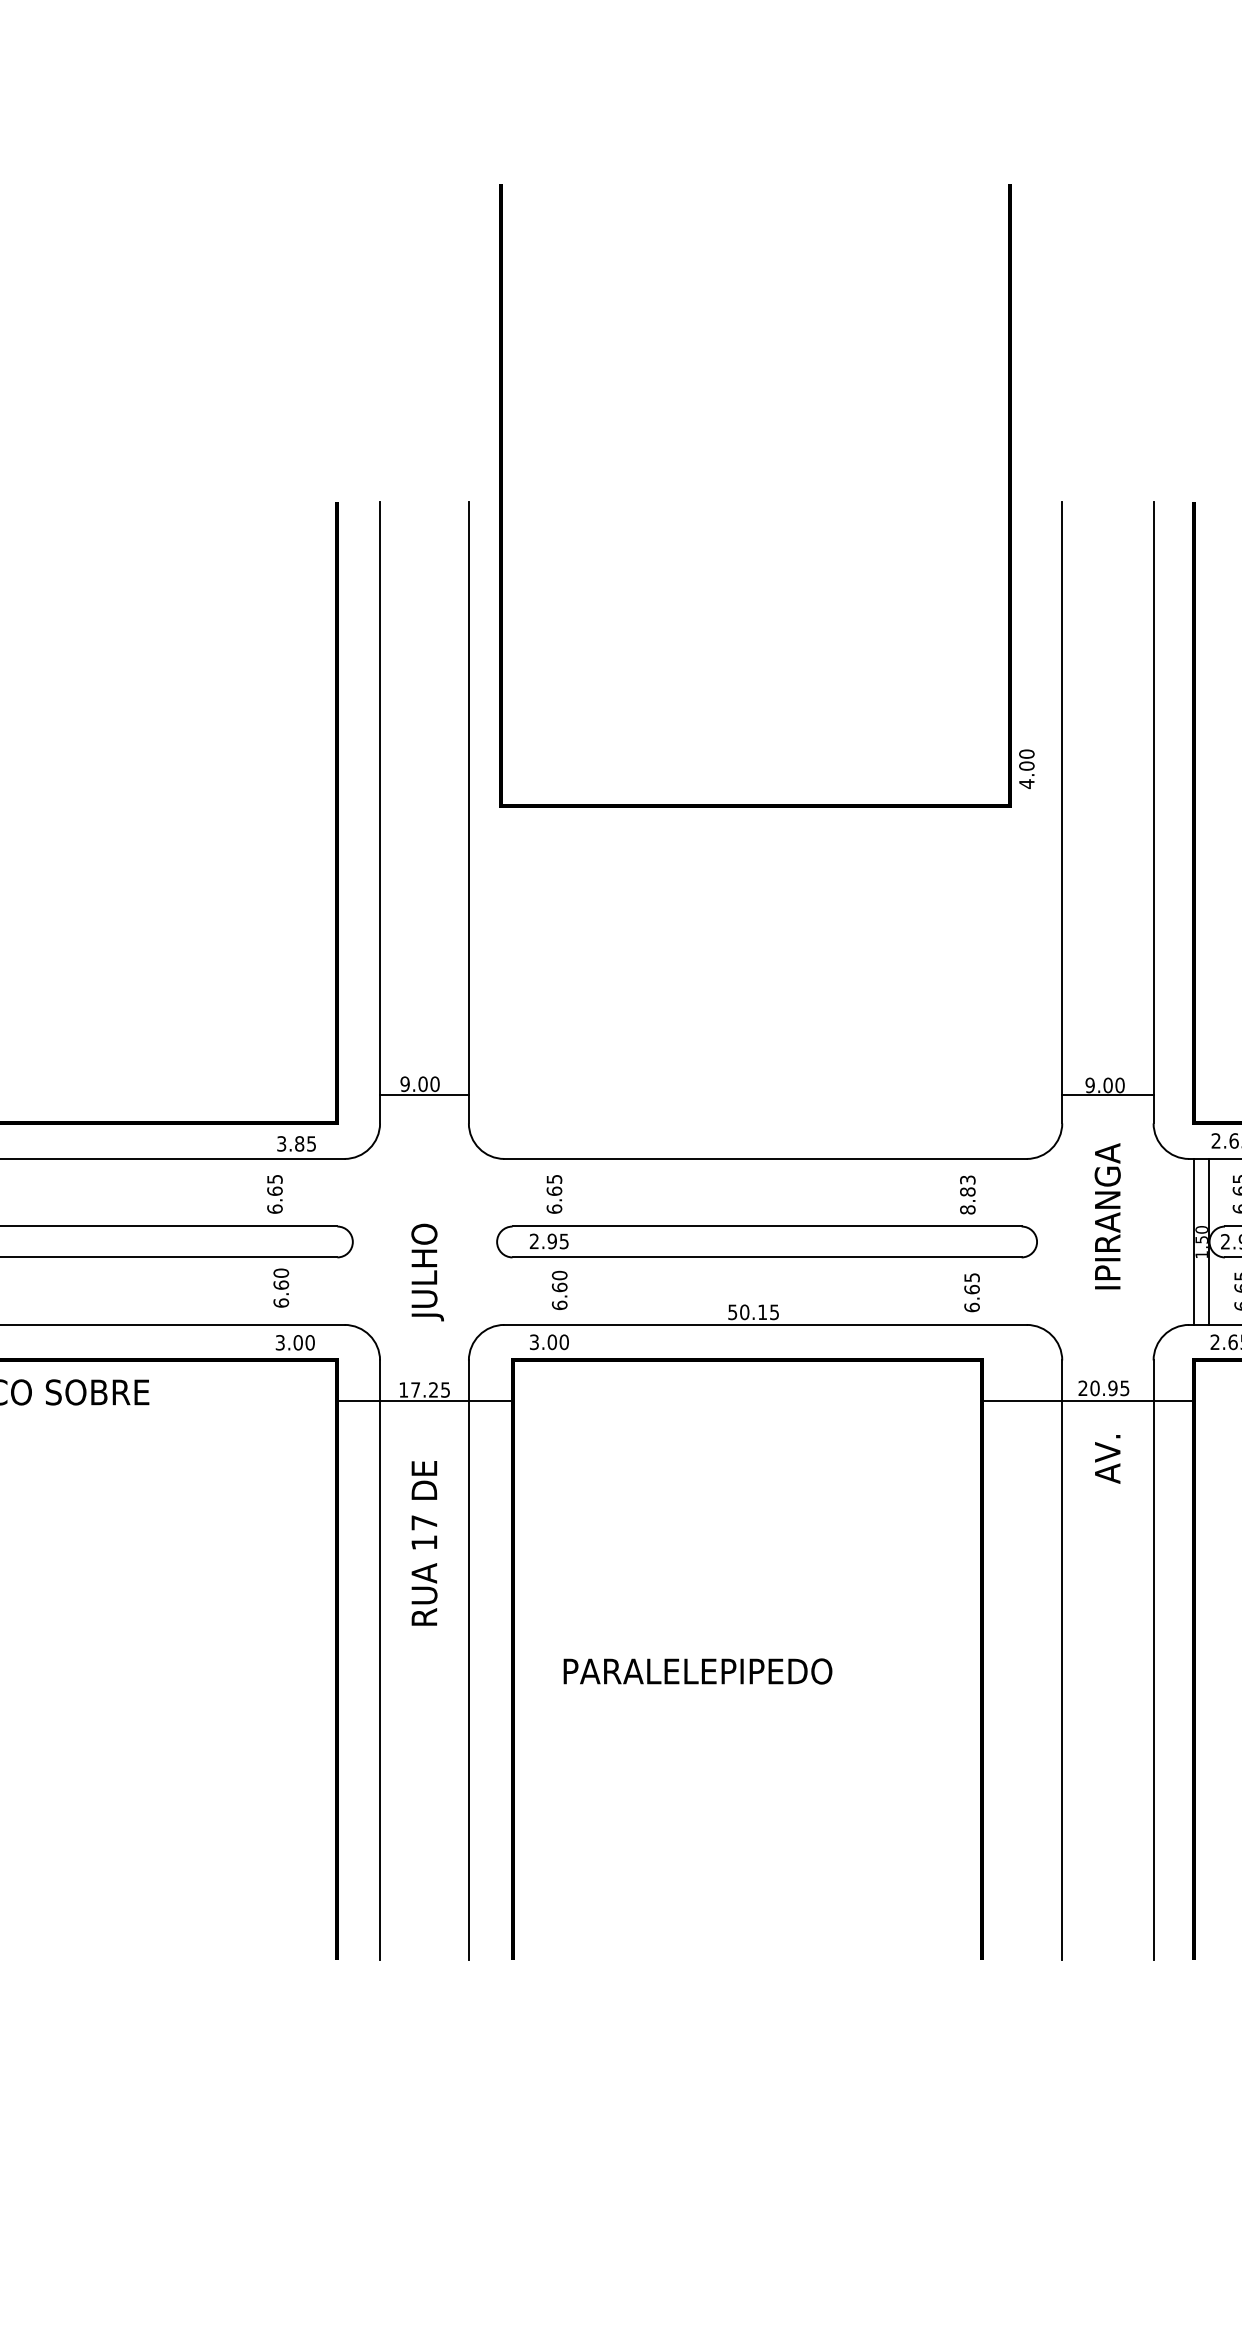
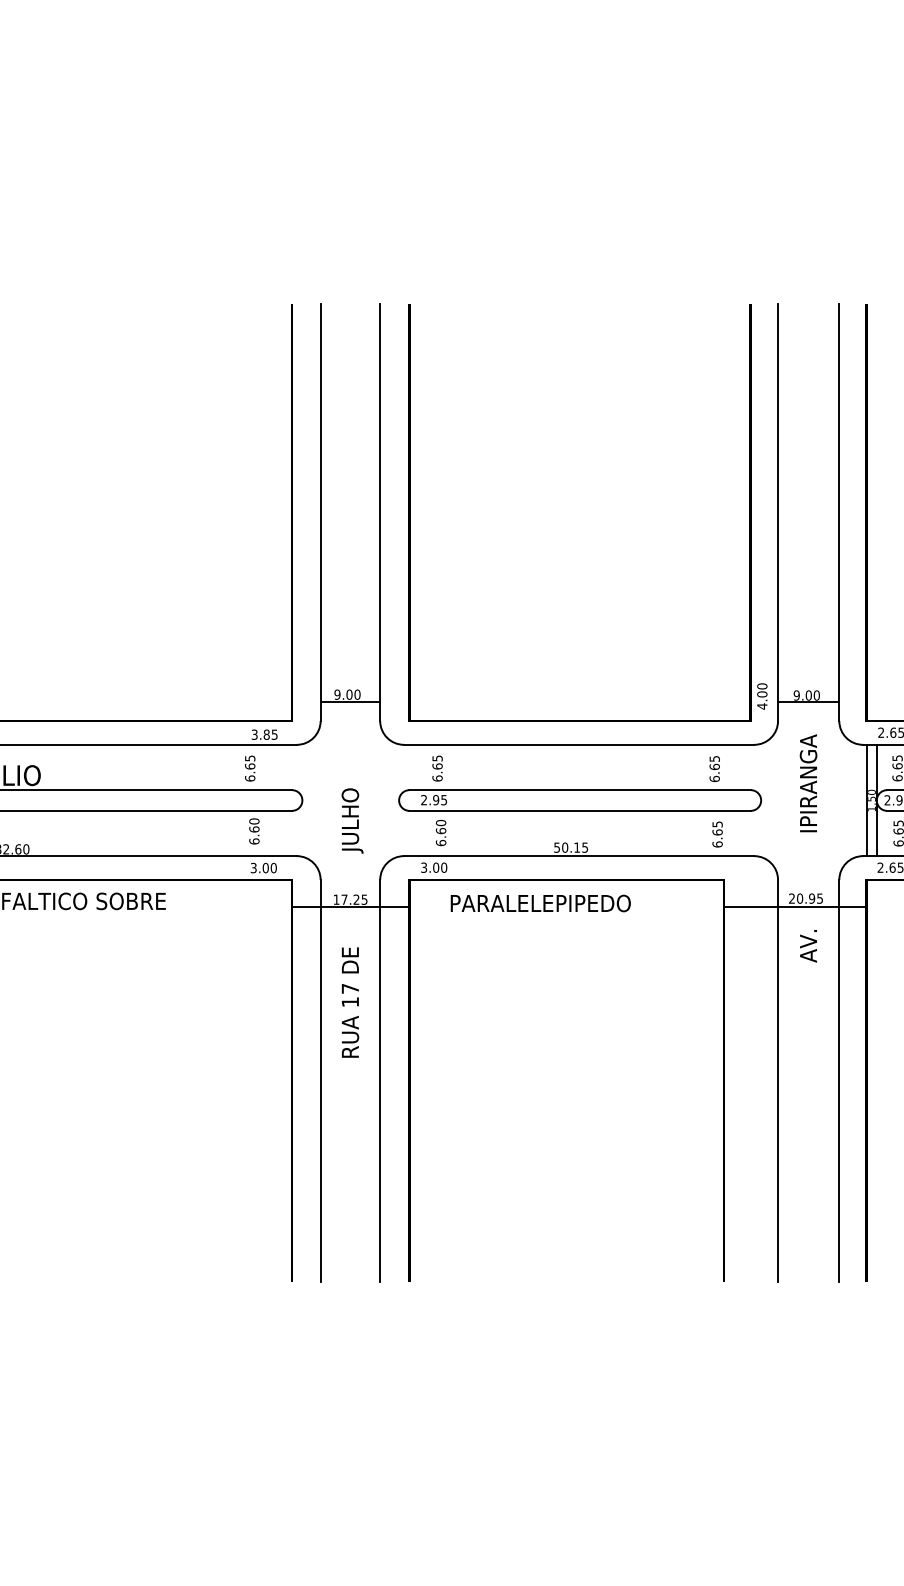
text: (766, 494) -> (587, 512), moved
text: (967, 1195) -> (714, 769), 8.83 -> 6.65
text: (697, 1671) -> (540, 903), moved

